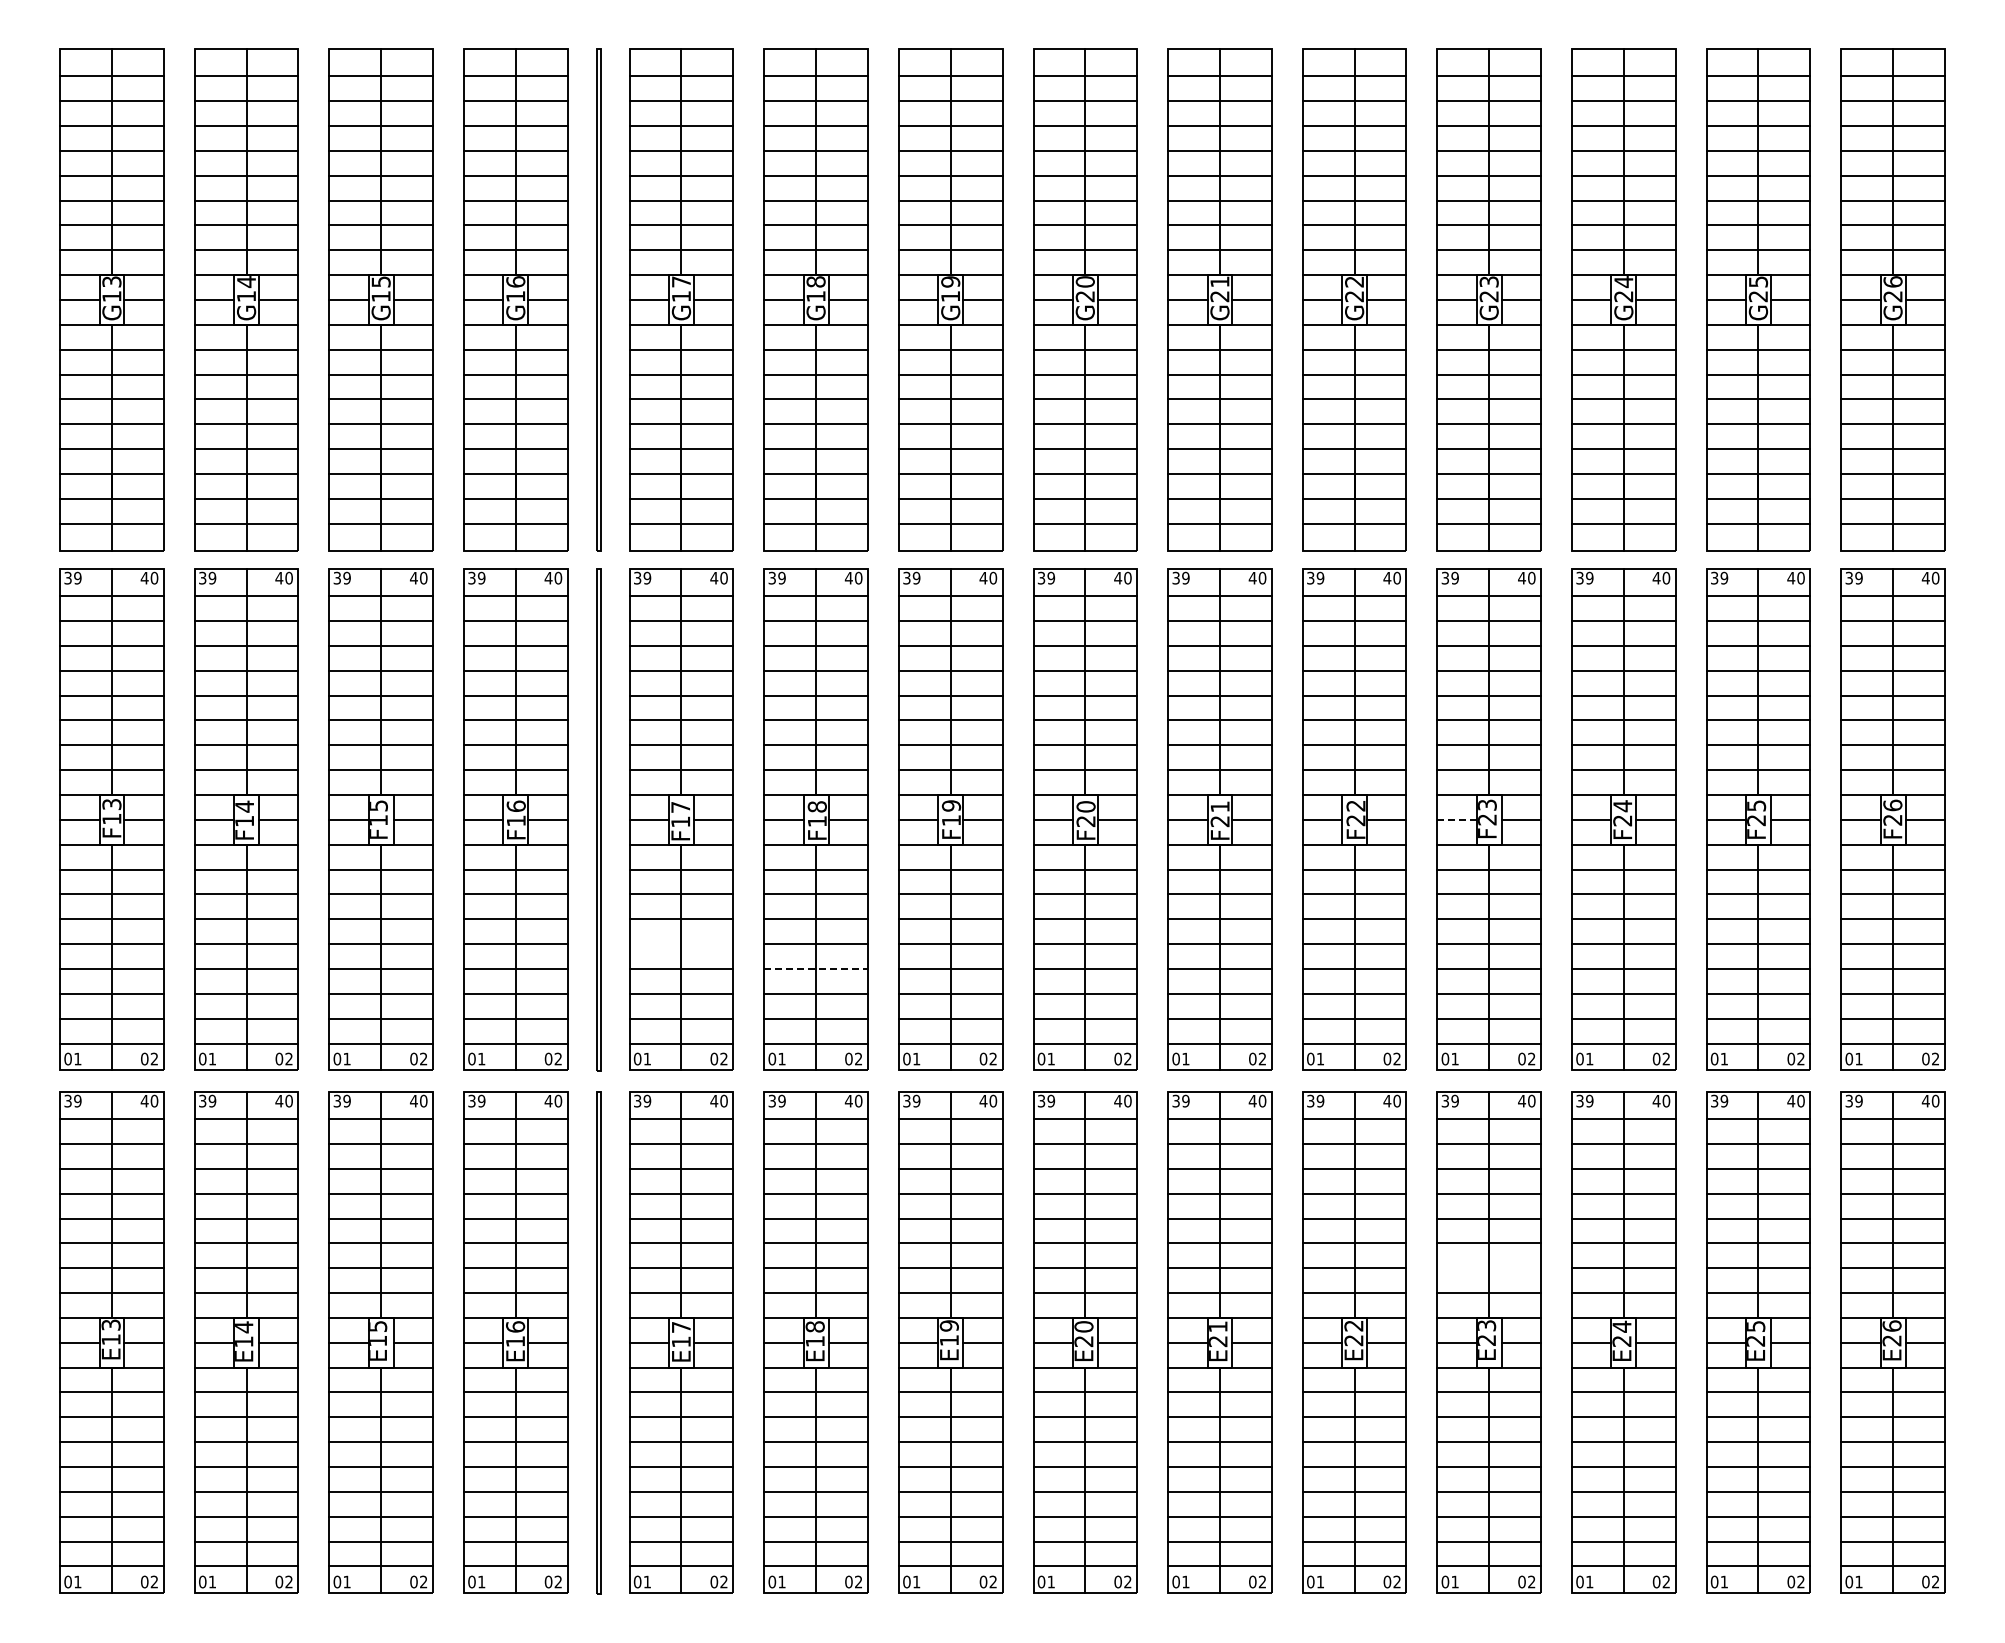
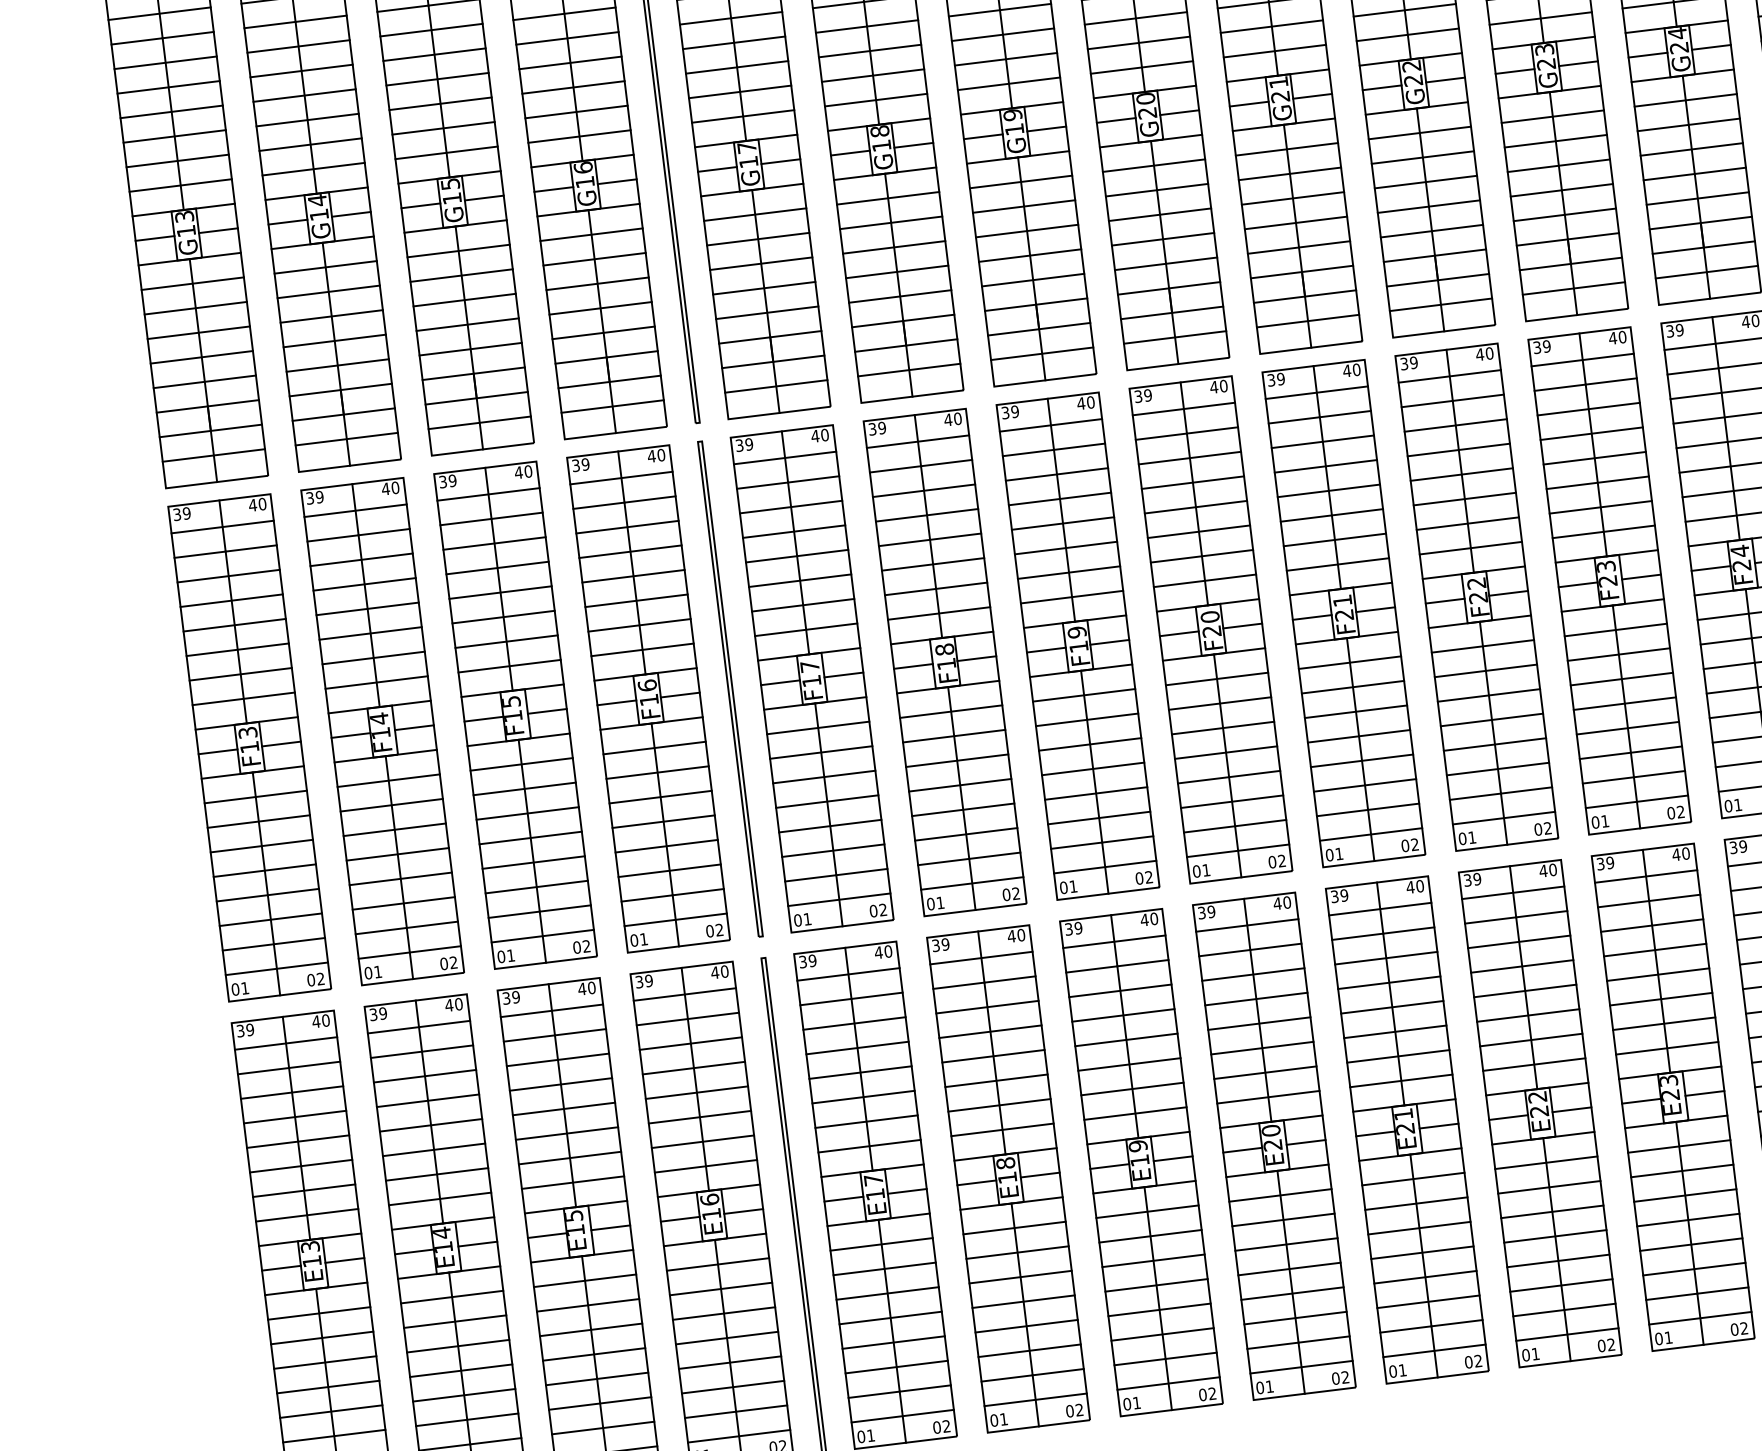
line: (1457, 819) -> (1578, 584), dashed -> solid
line: (681, 944) -> (827, 801), added
line: (816, 968) -> (963, 809), dashed -> solid
line: (1488, 1268) -> (1663, 1024), added

